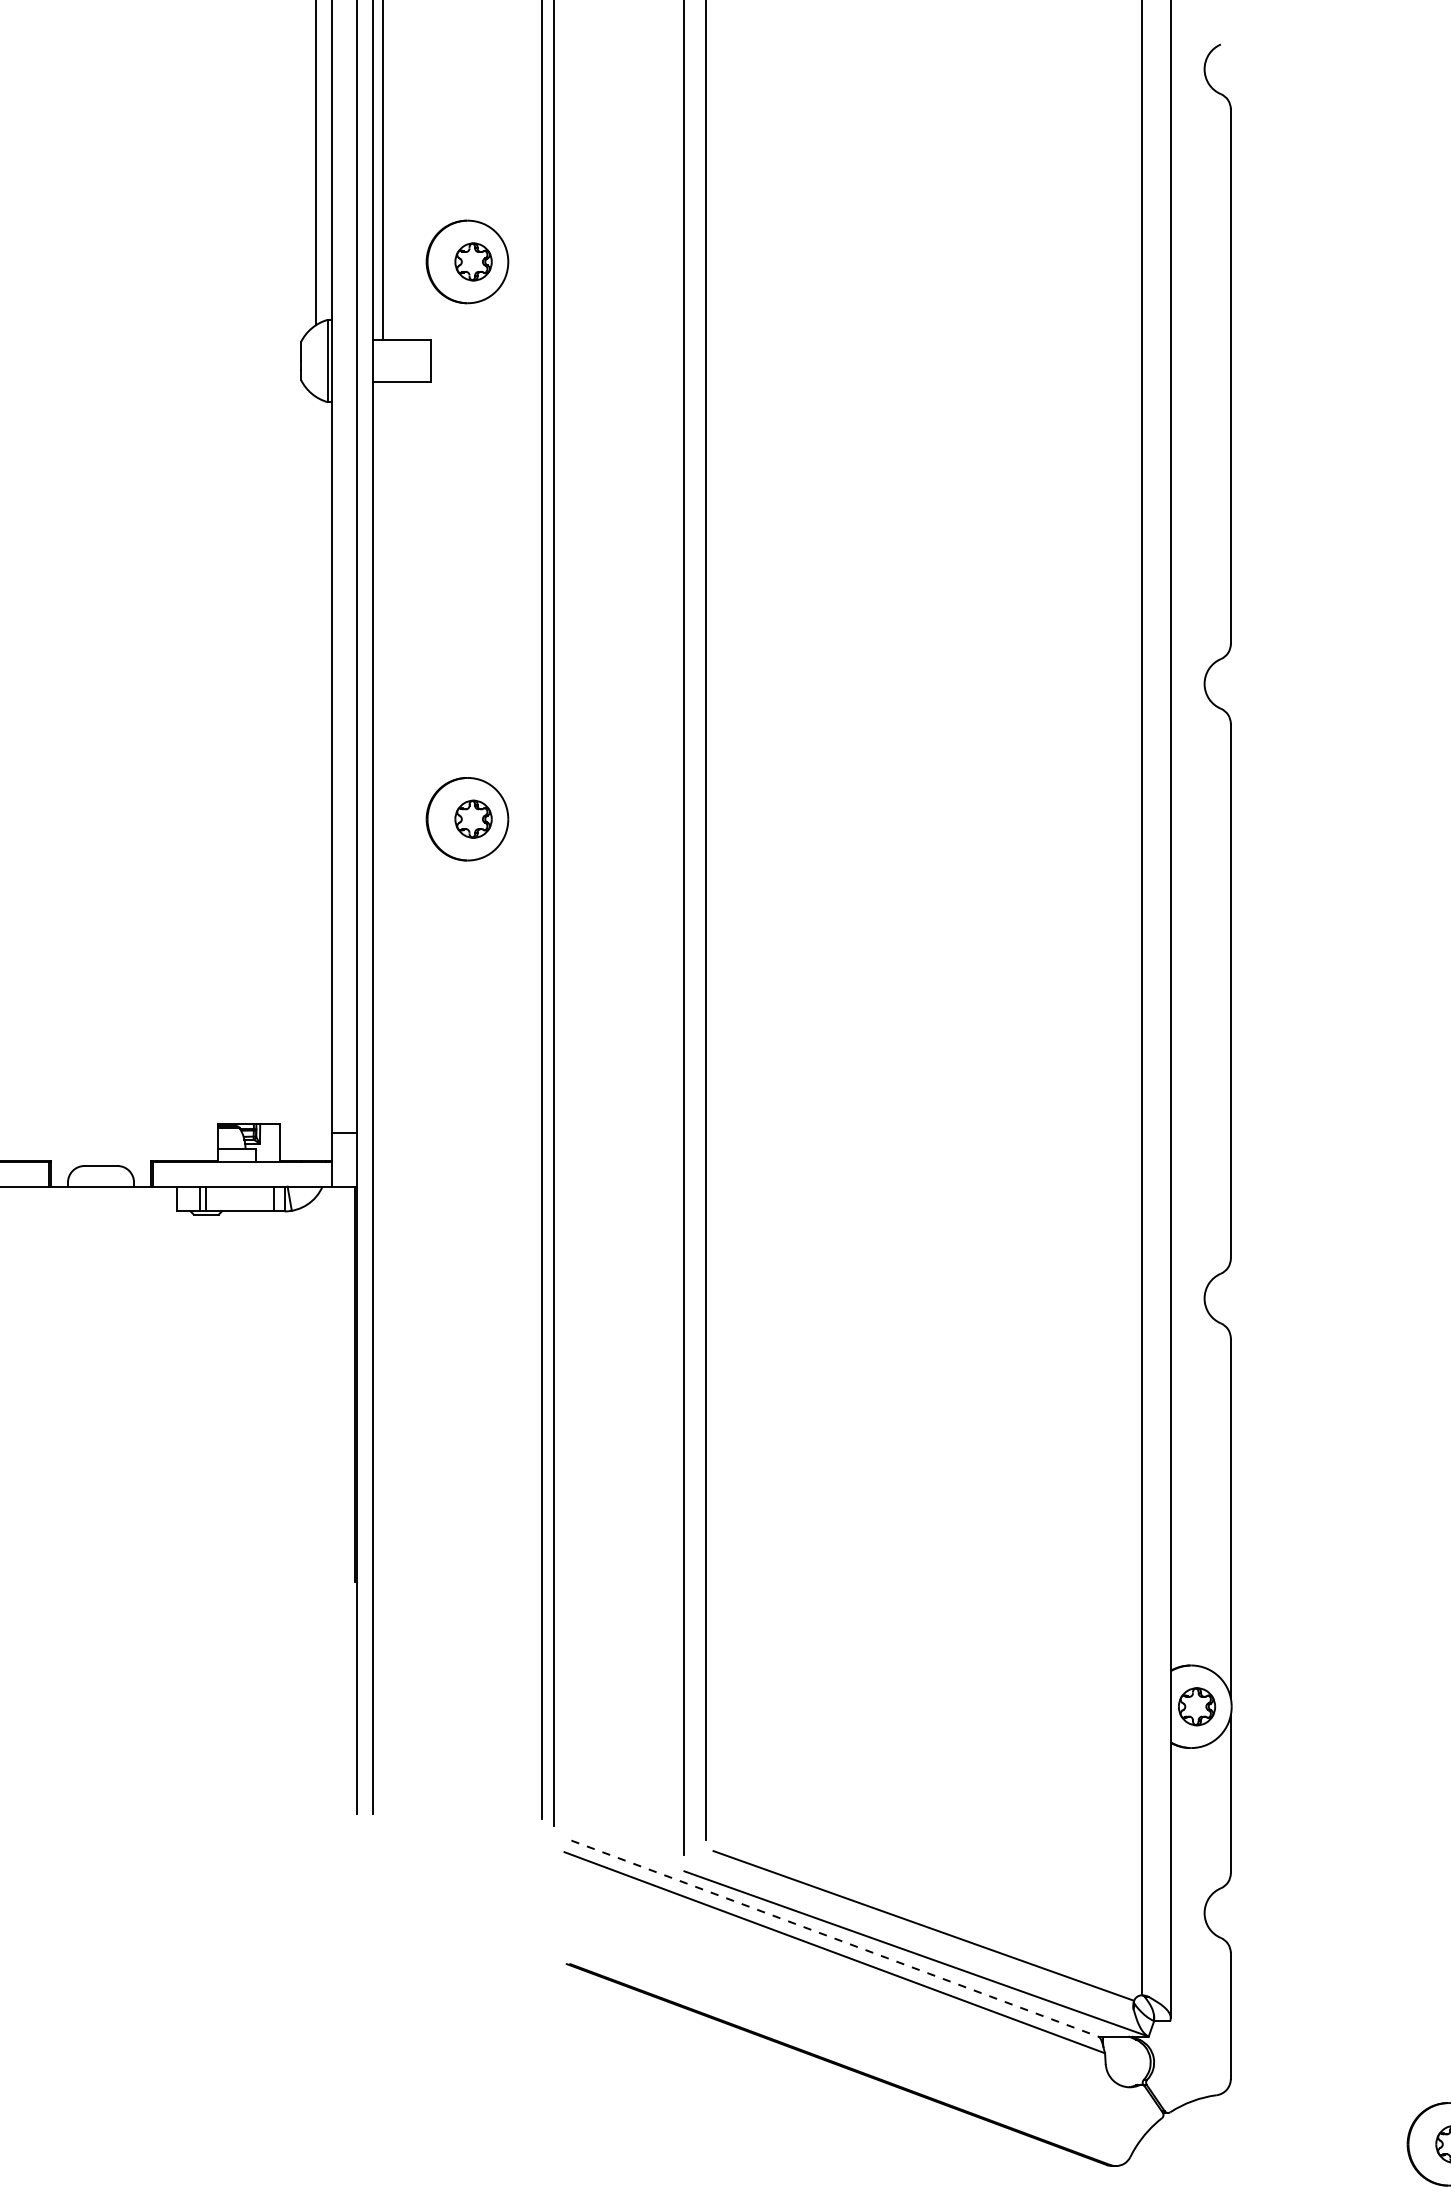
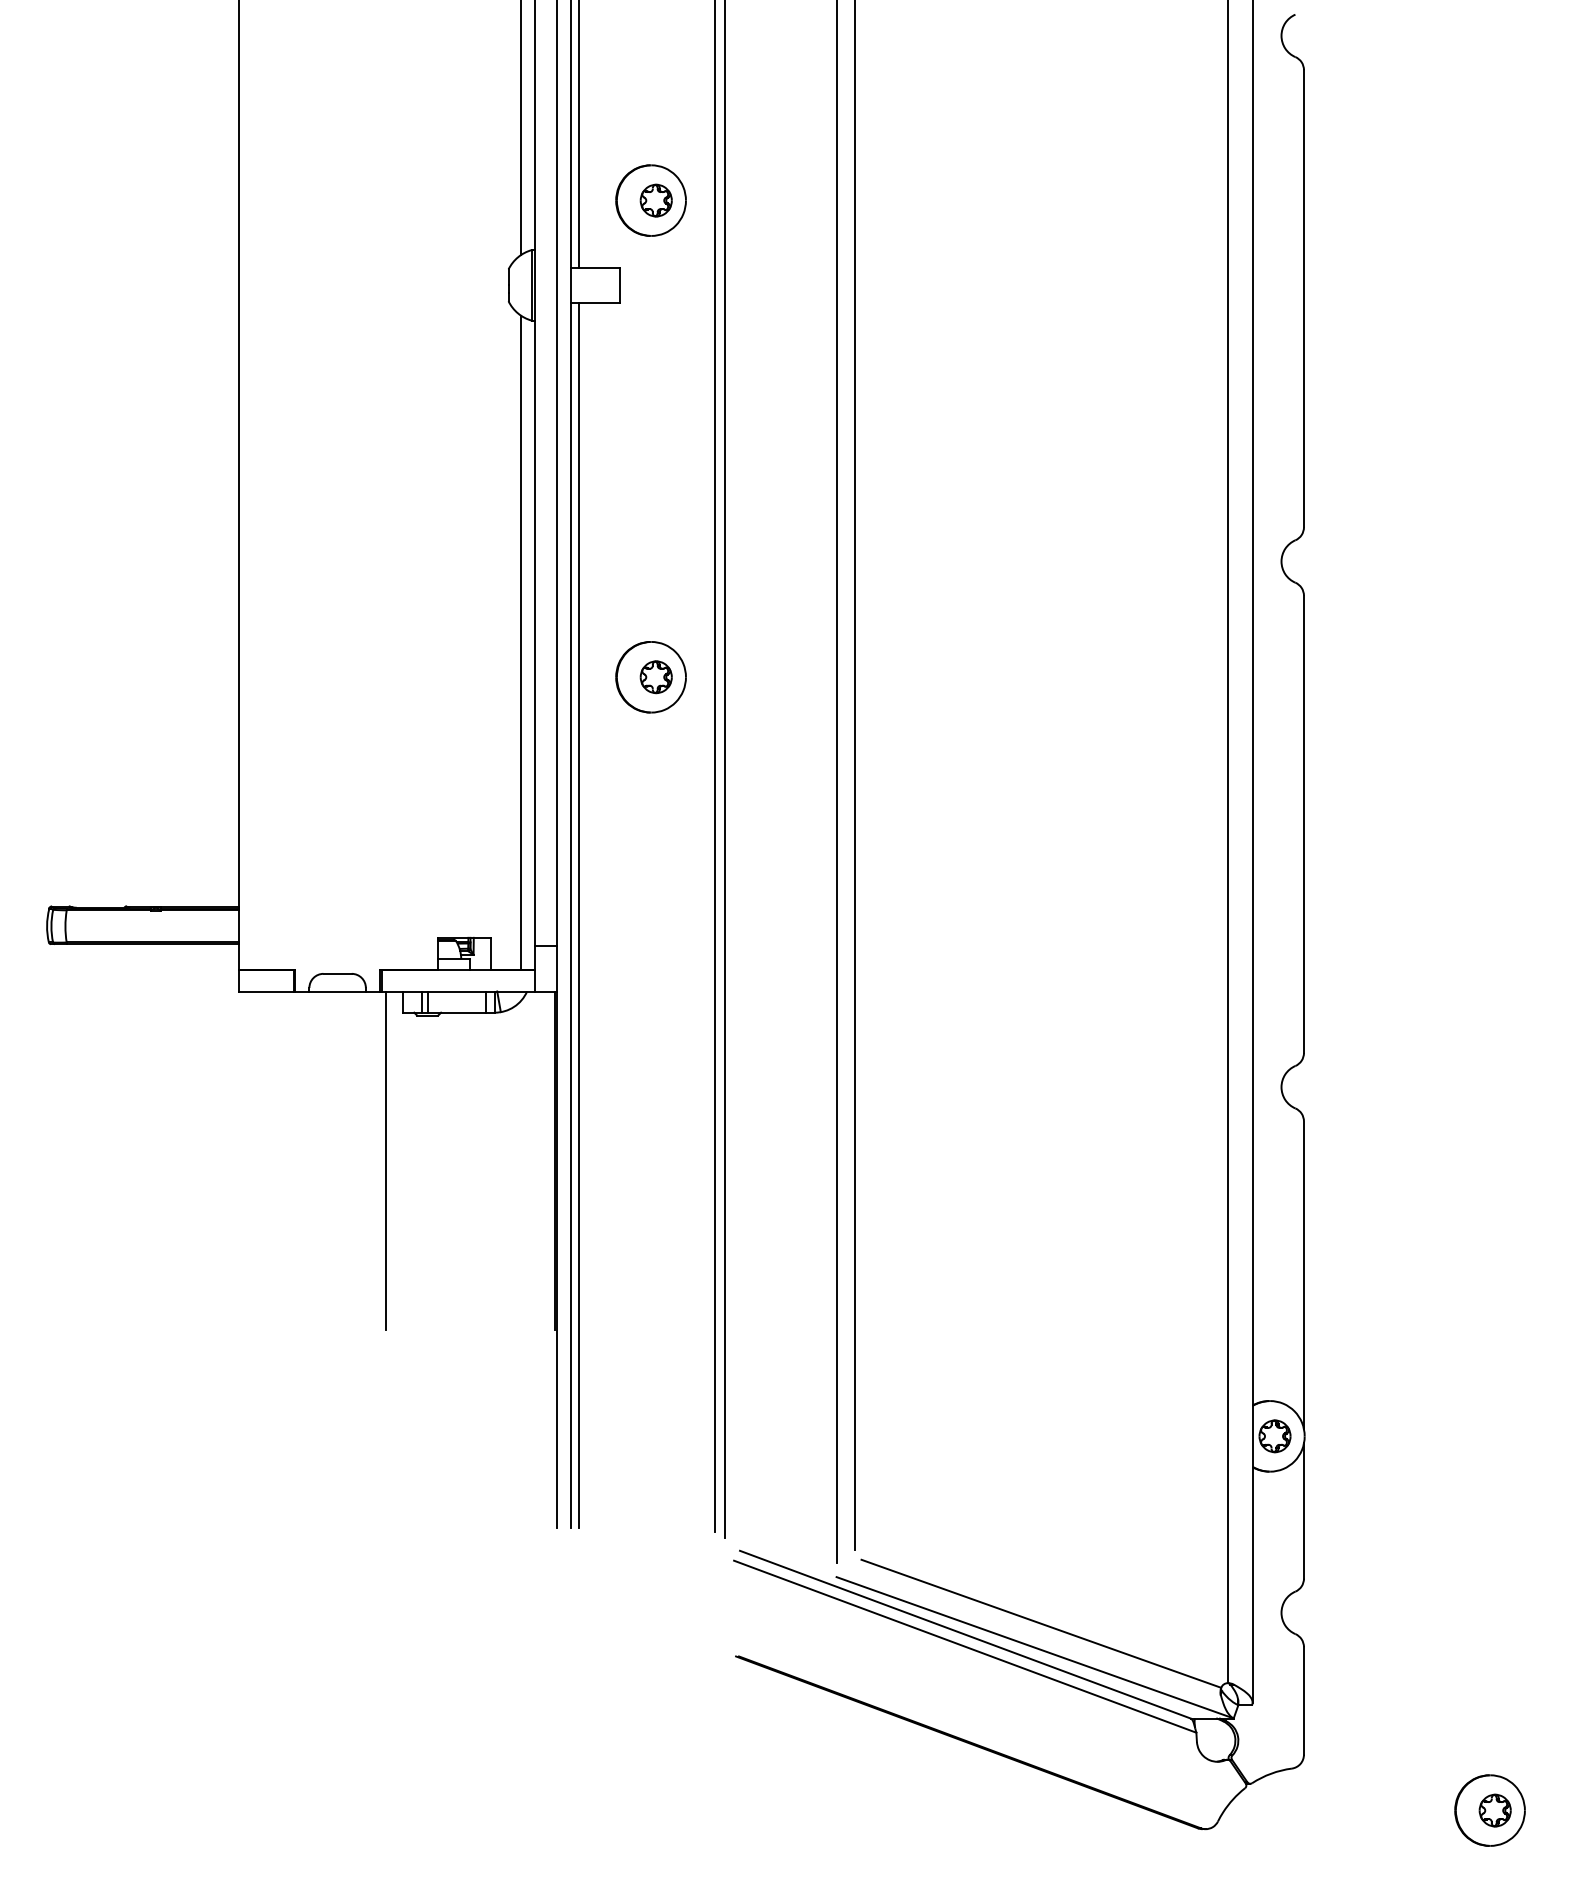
line: (315, 778) -> (521, 642), added
line: (383, 1097) -> (579, 915), added
line: (156, 1384) -> (385, 1160), added
line: (835, 1938) -> (965, 1634), dashed -> solid

